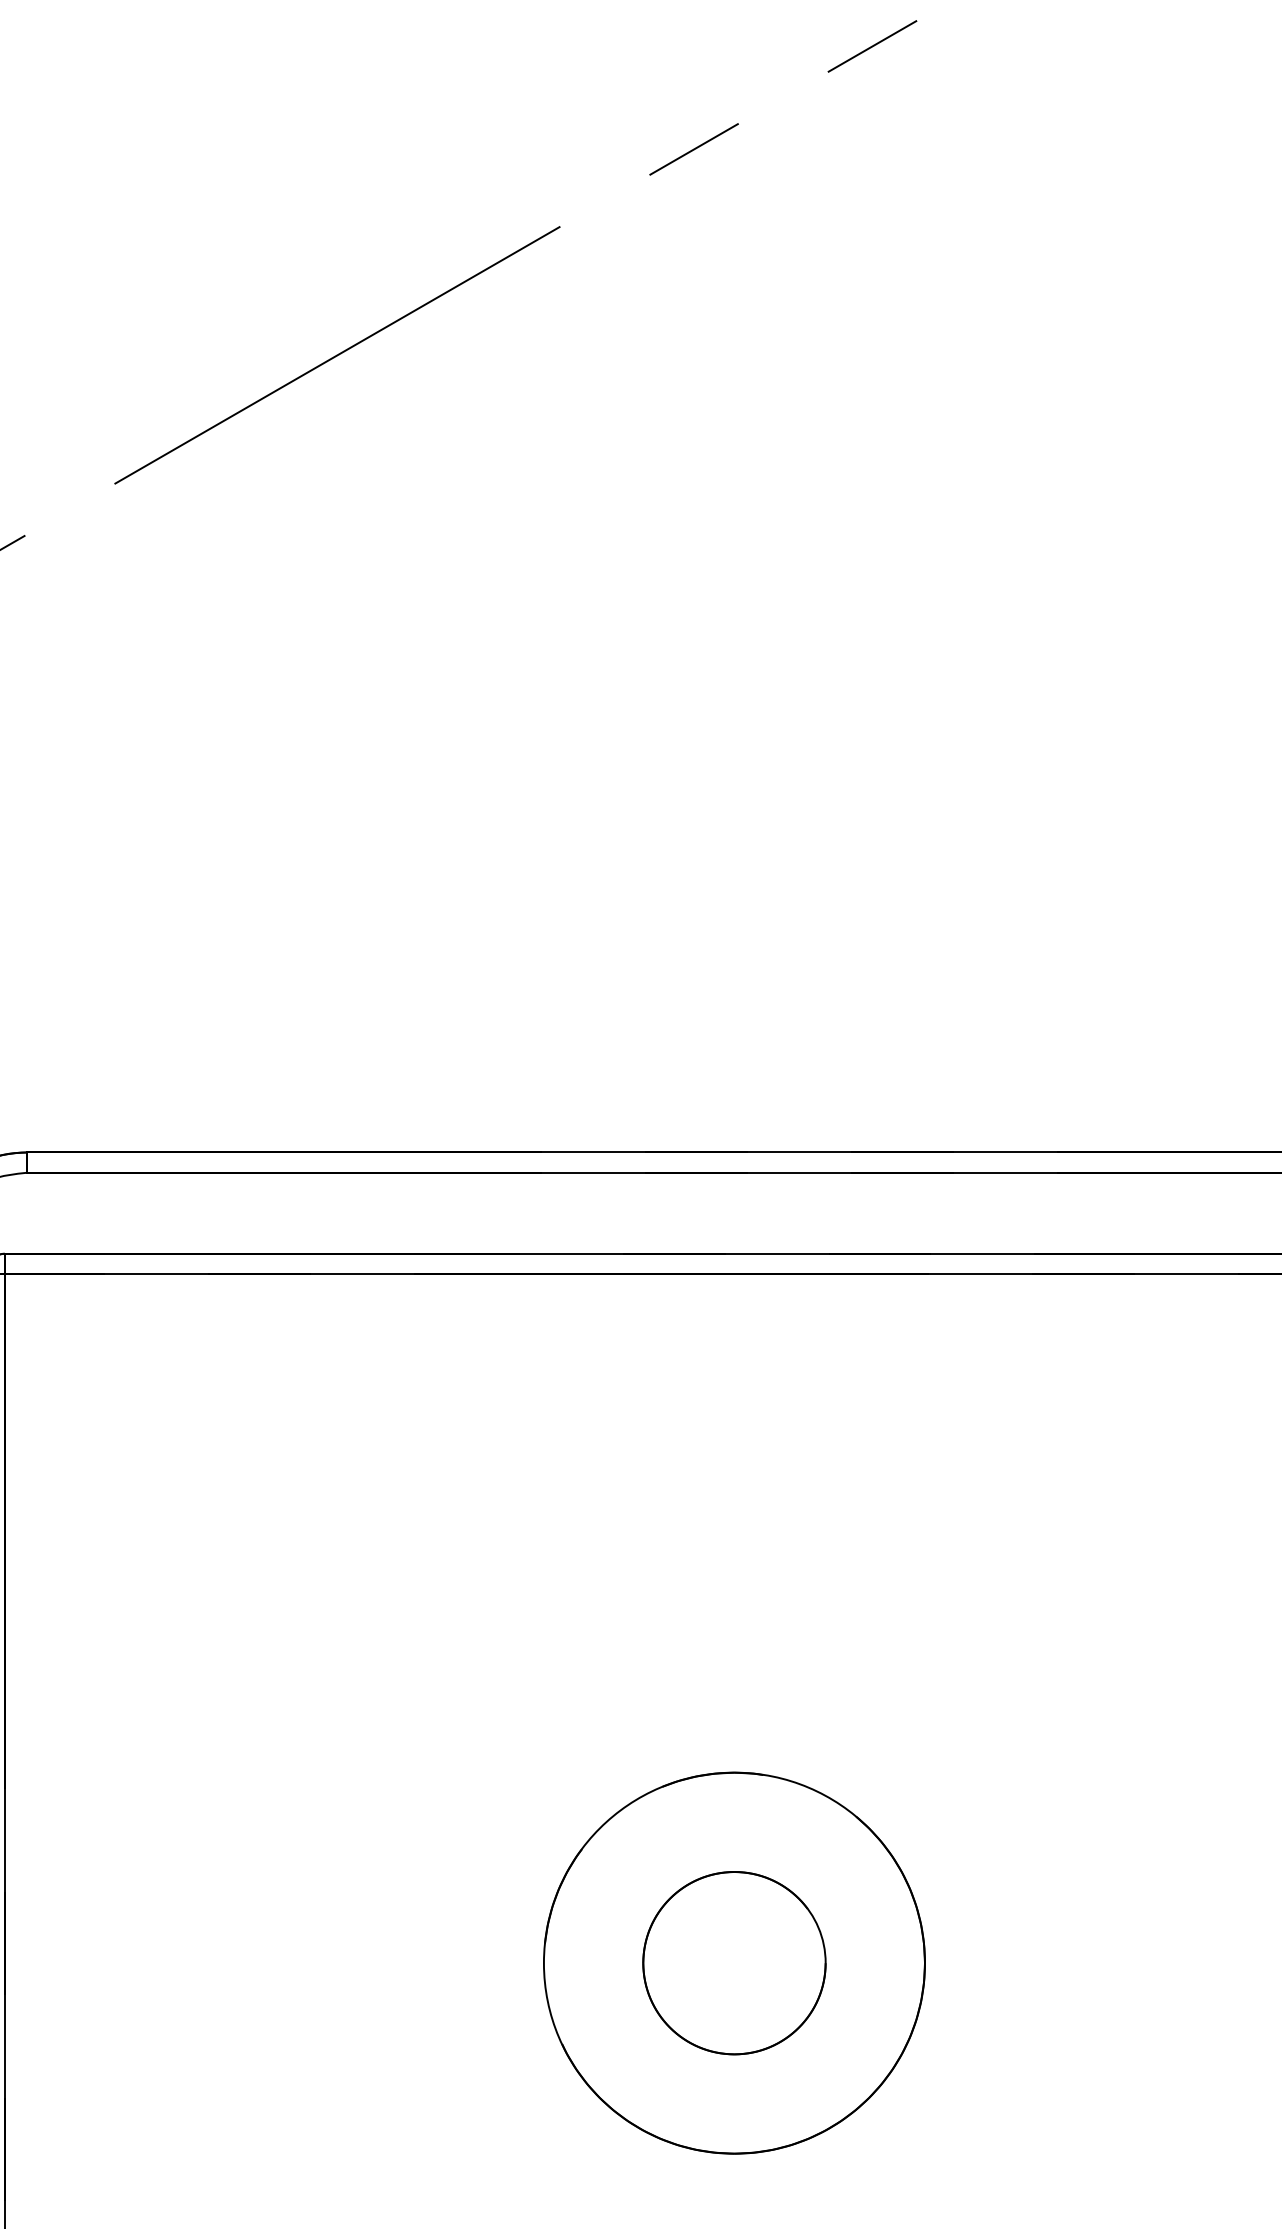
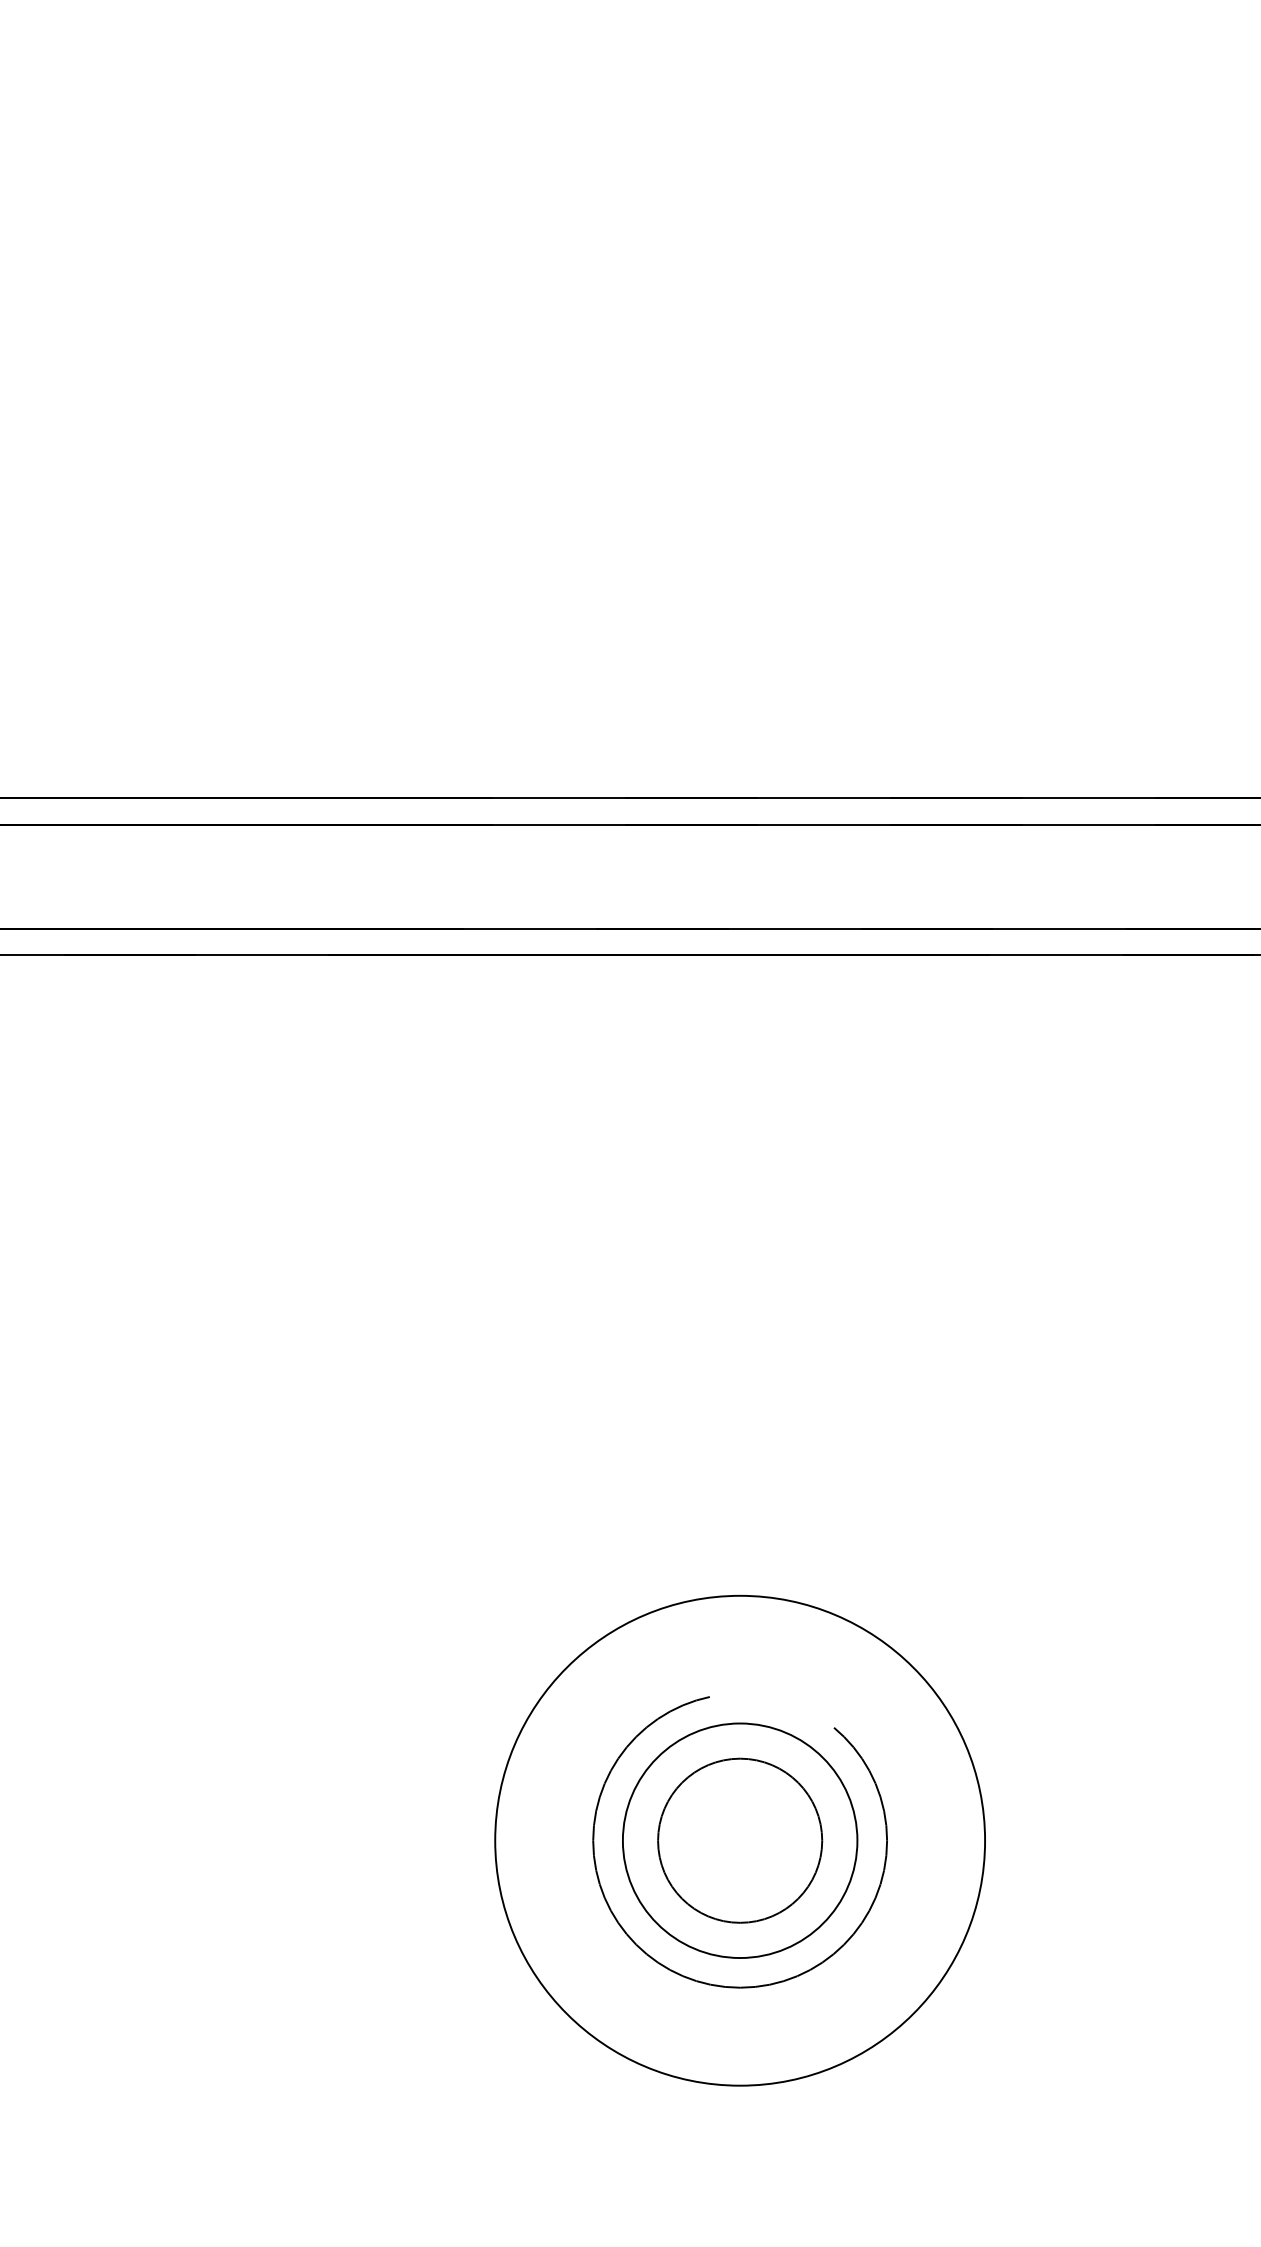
circle: (733, 1962) -> (738, 1839), size x0.6
circle: (734, 1962) -> (740, 1839), size x0.7

